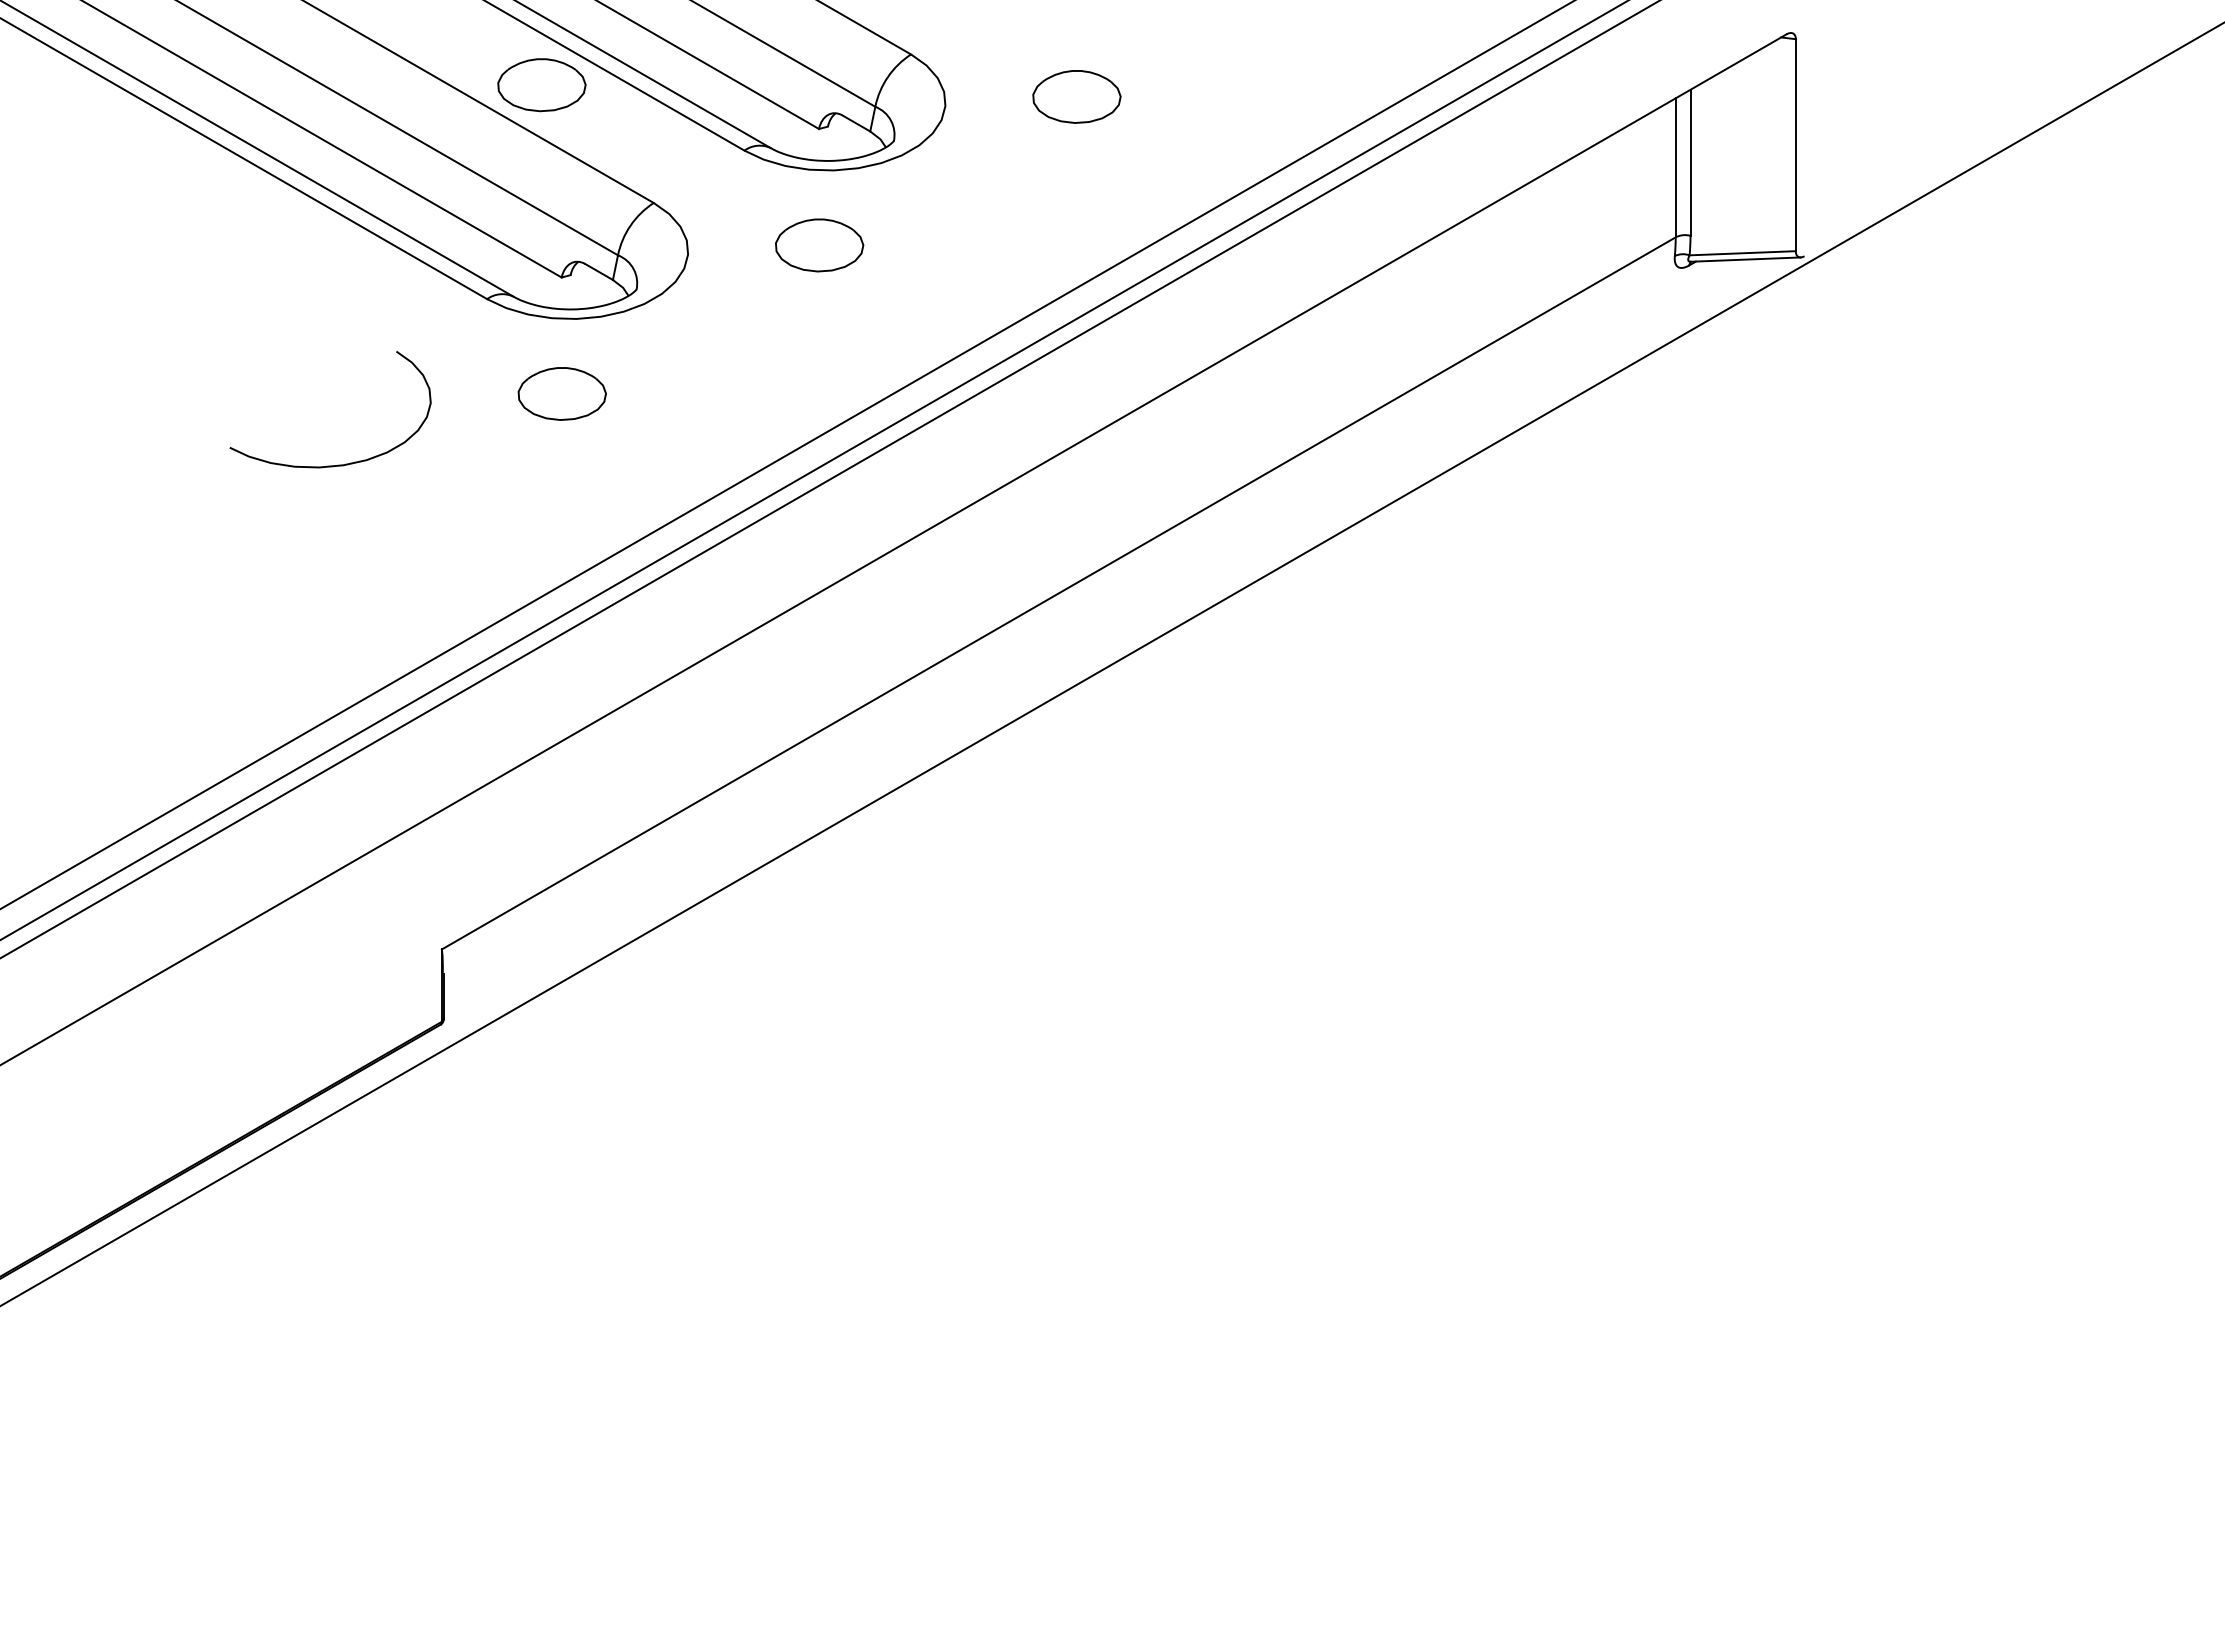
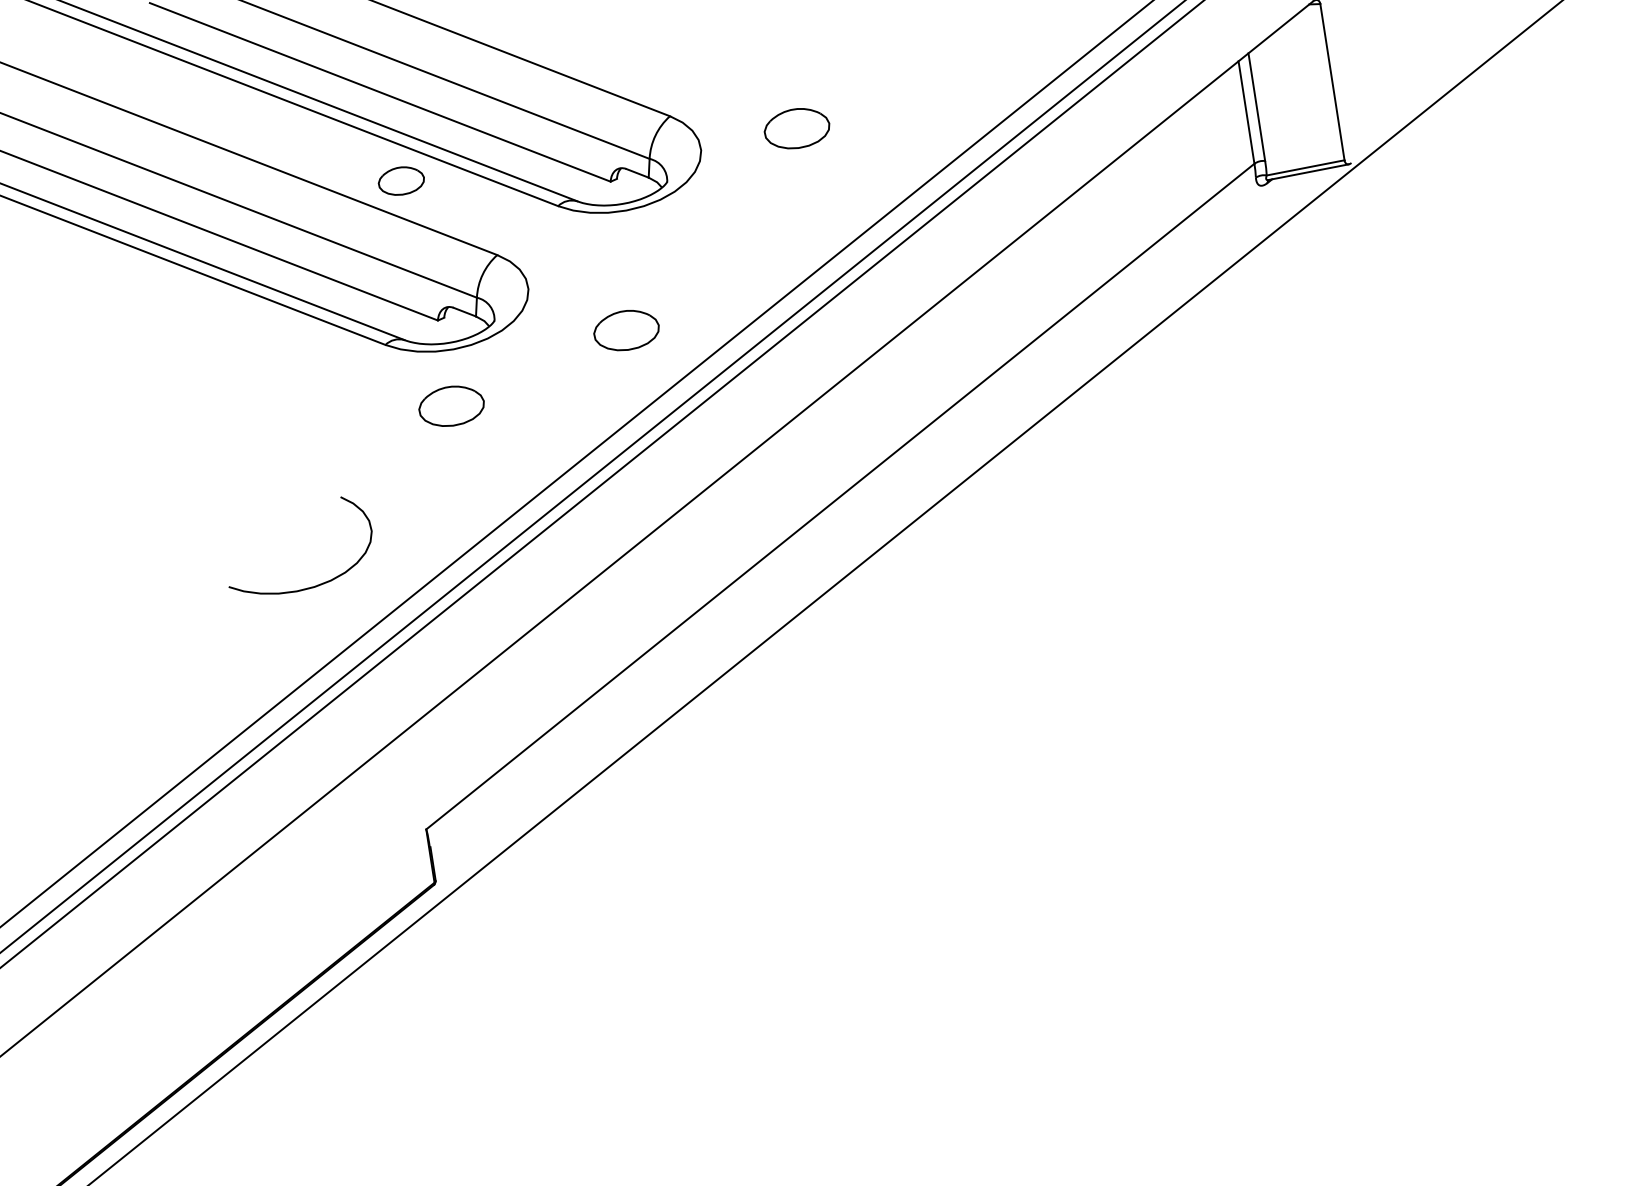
part: (541, 85) -> (401, 181), size x0.7
part: (819, 245) -> (626, 330), moved
curve: (337, 464) -> (310, 587), moved

